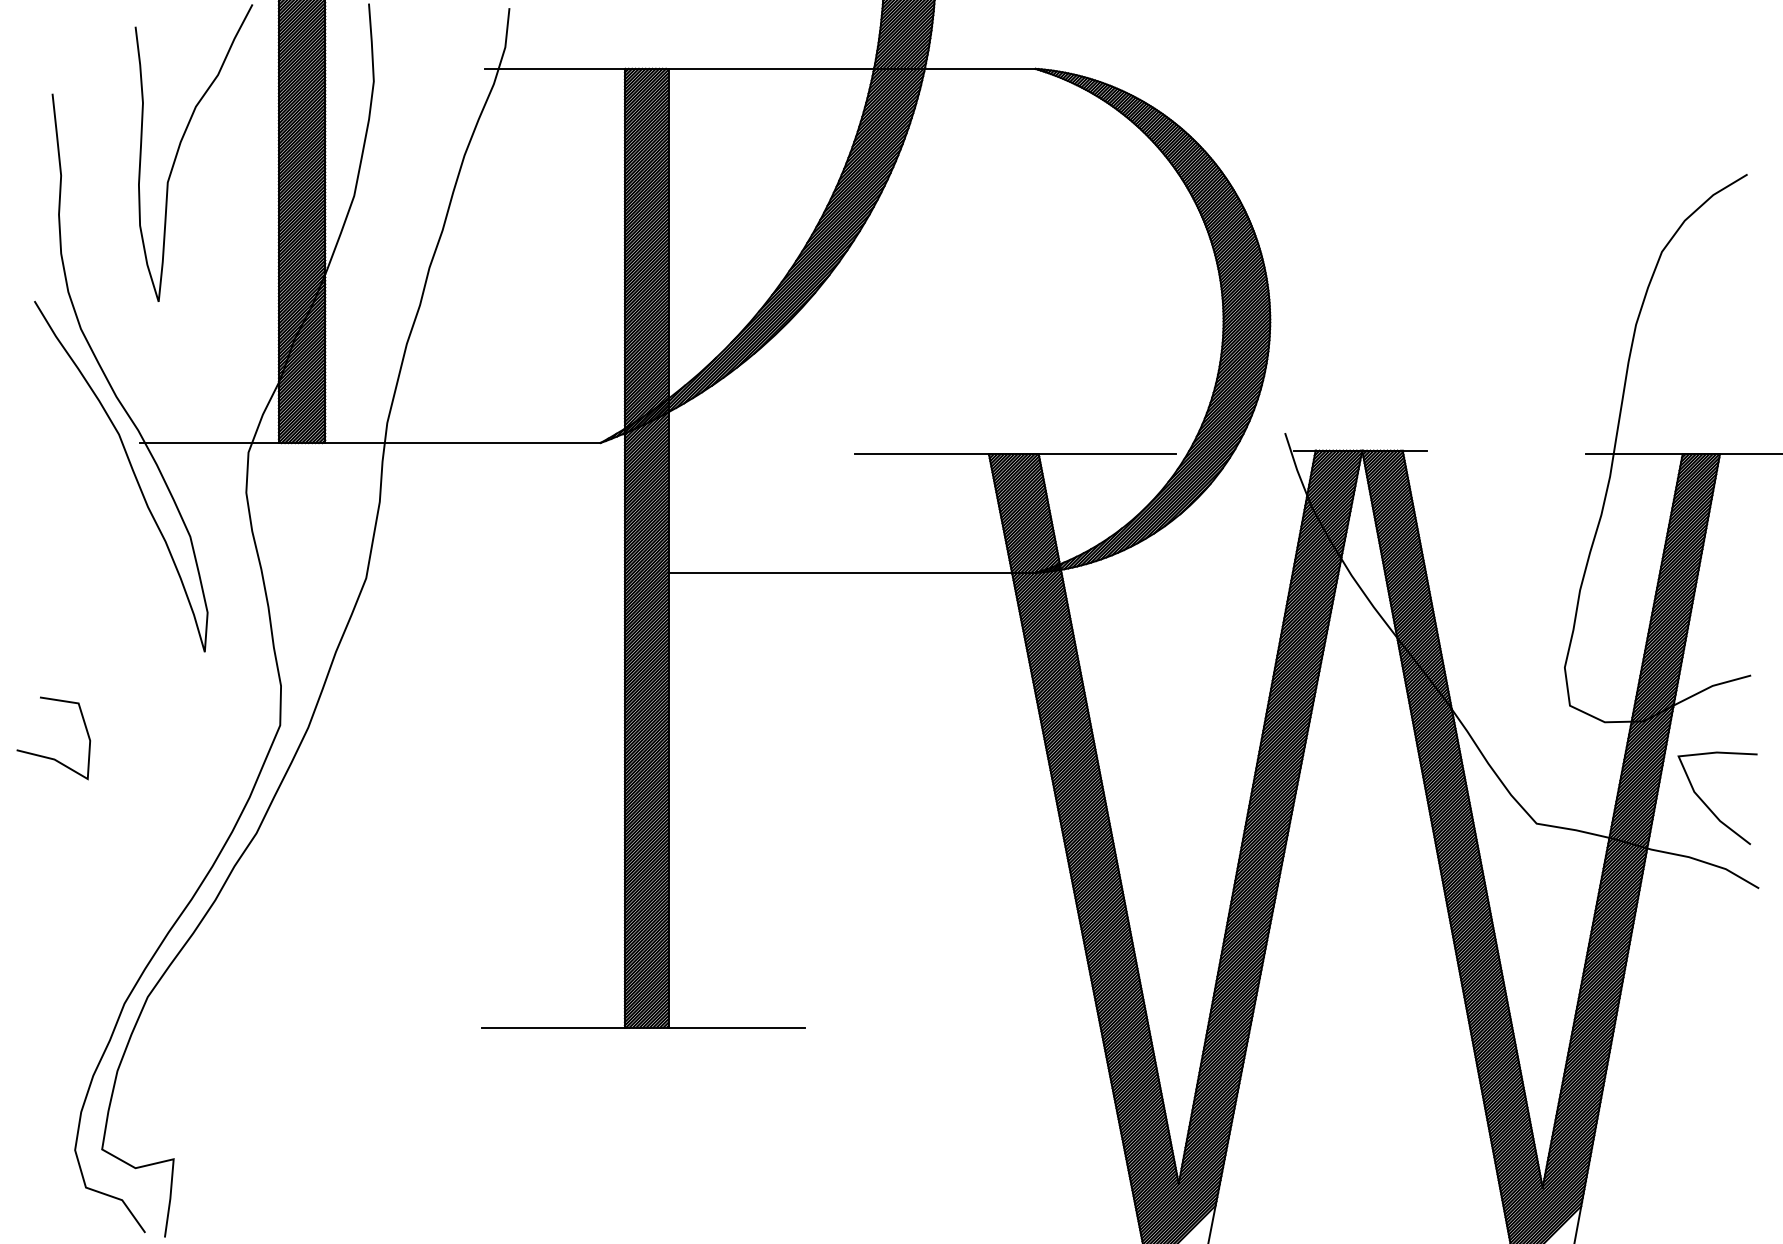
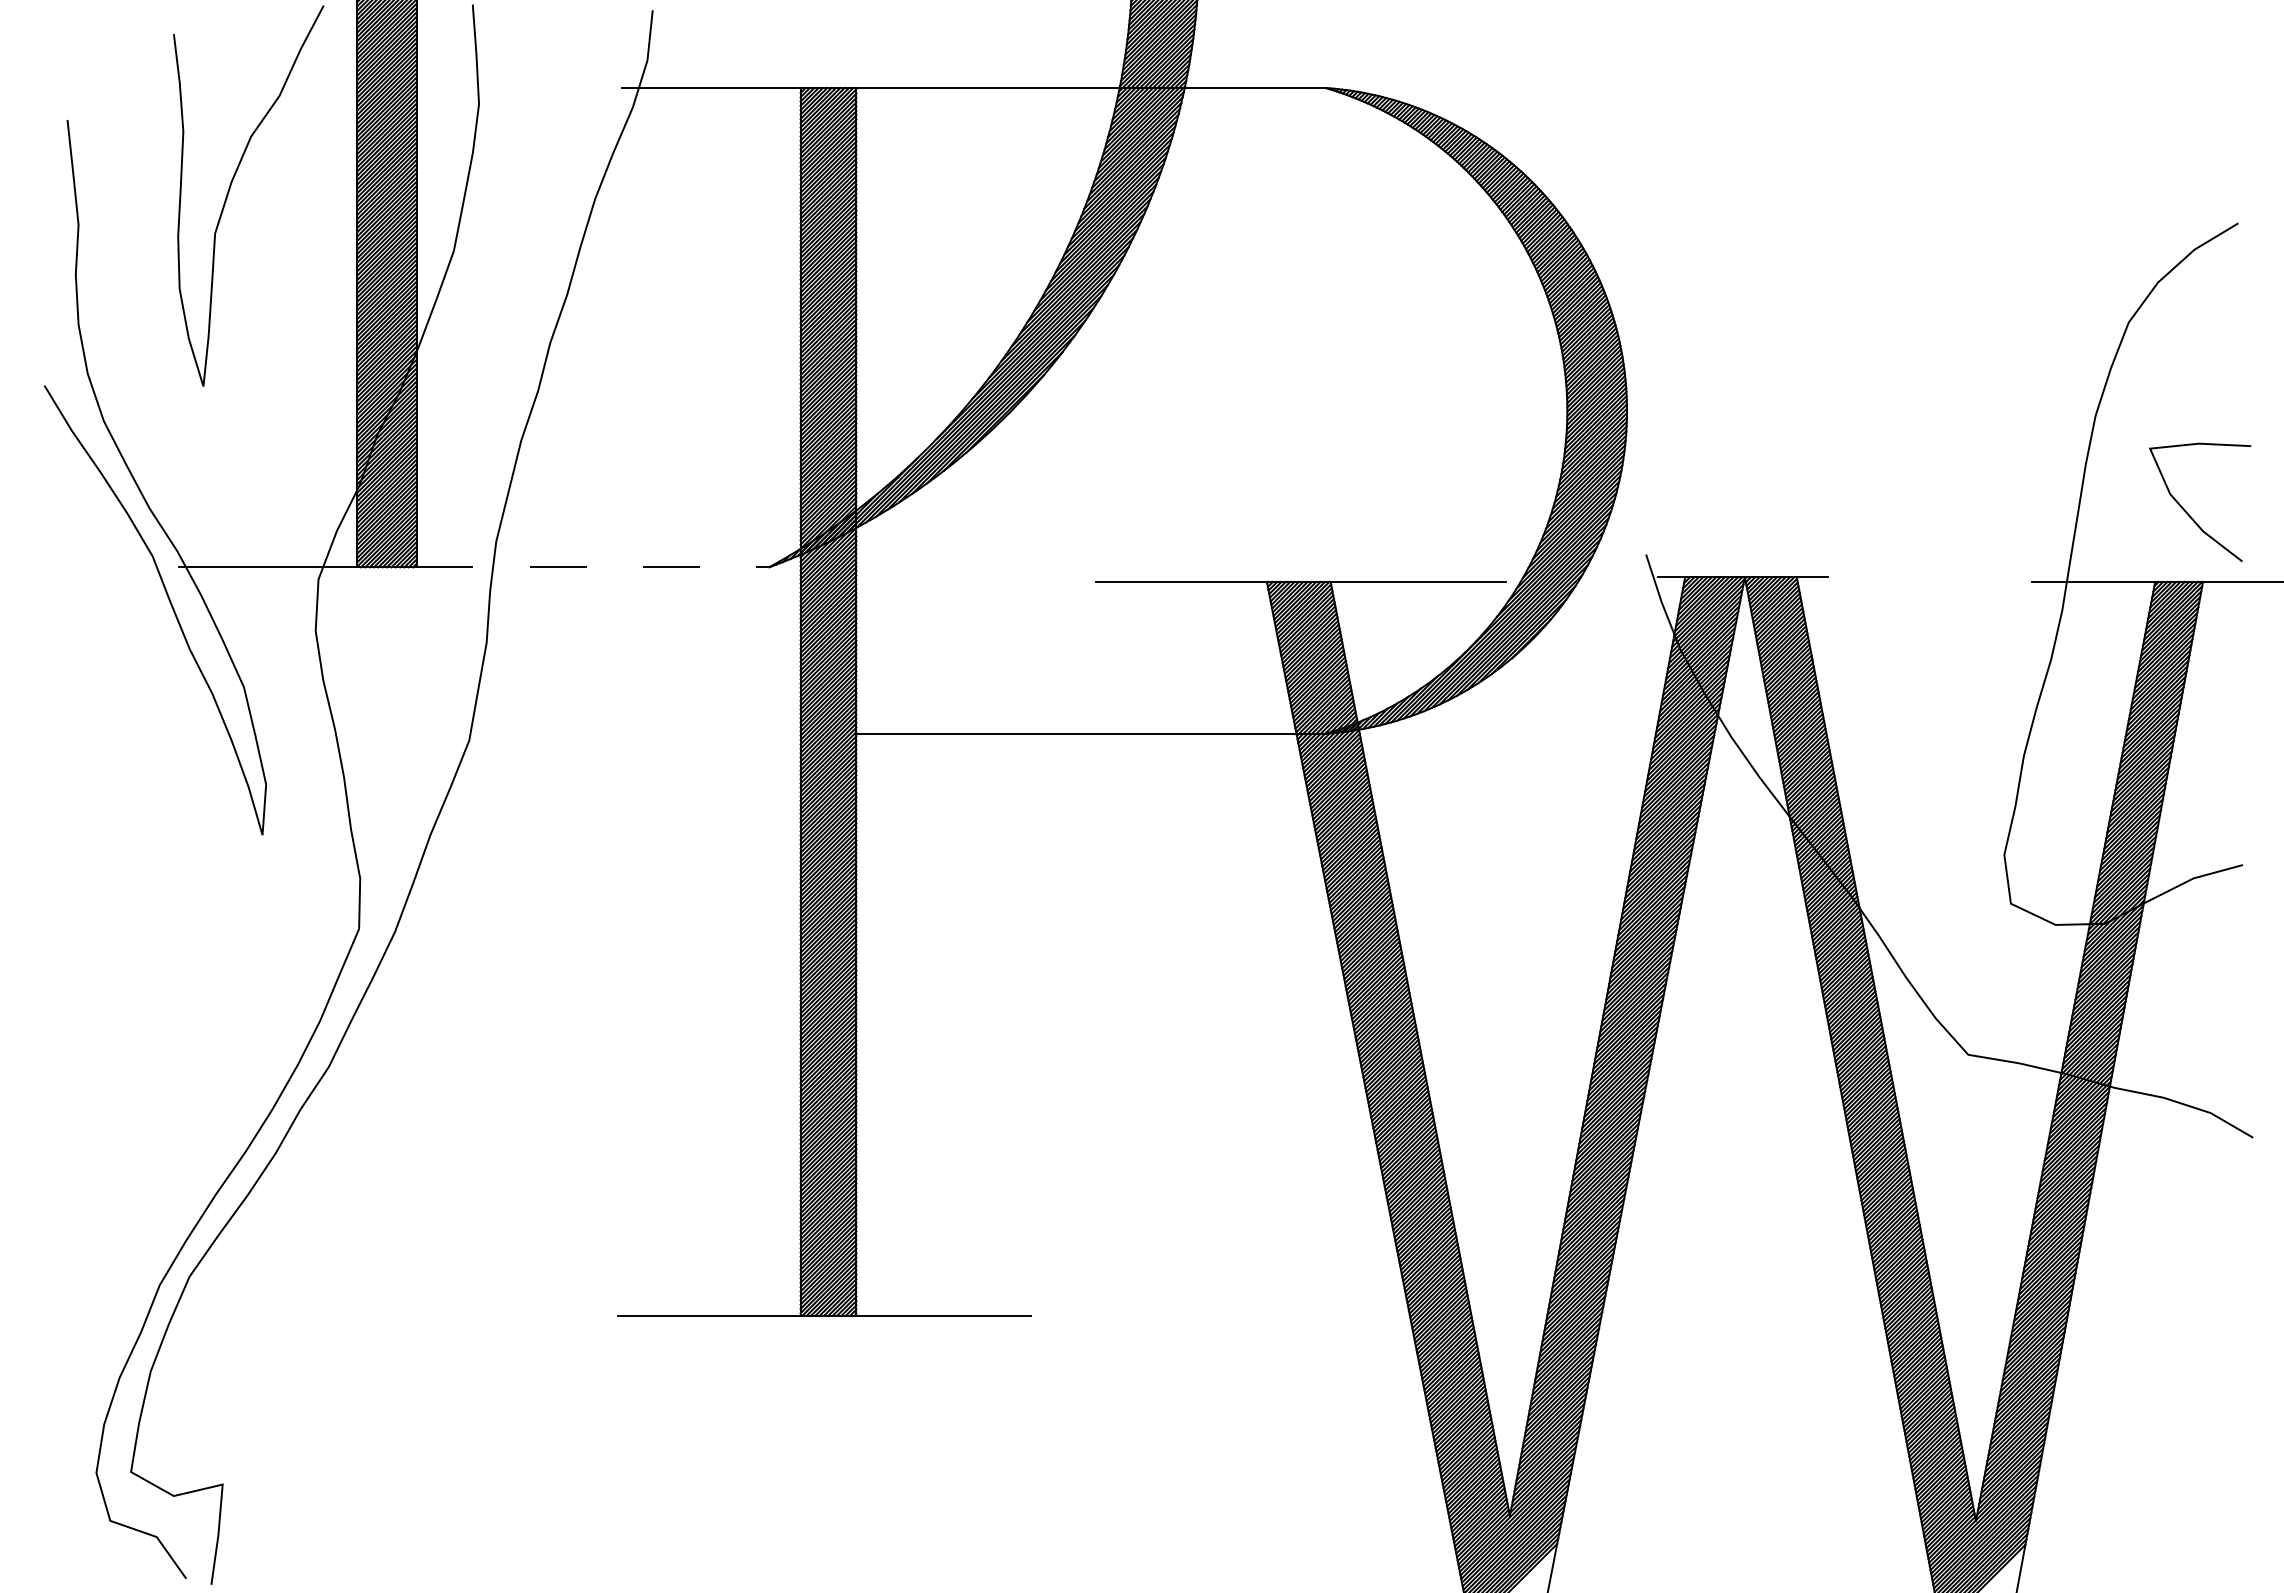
line: (463, 443) -> (593, 567), solid -> dashed
curve: (48, 757) -> (62, 969), removed
curve: (1708, 807) -> (2188, 513), moved

